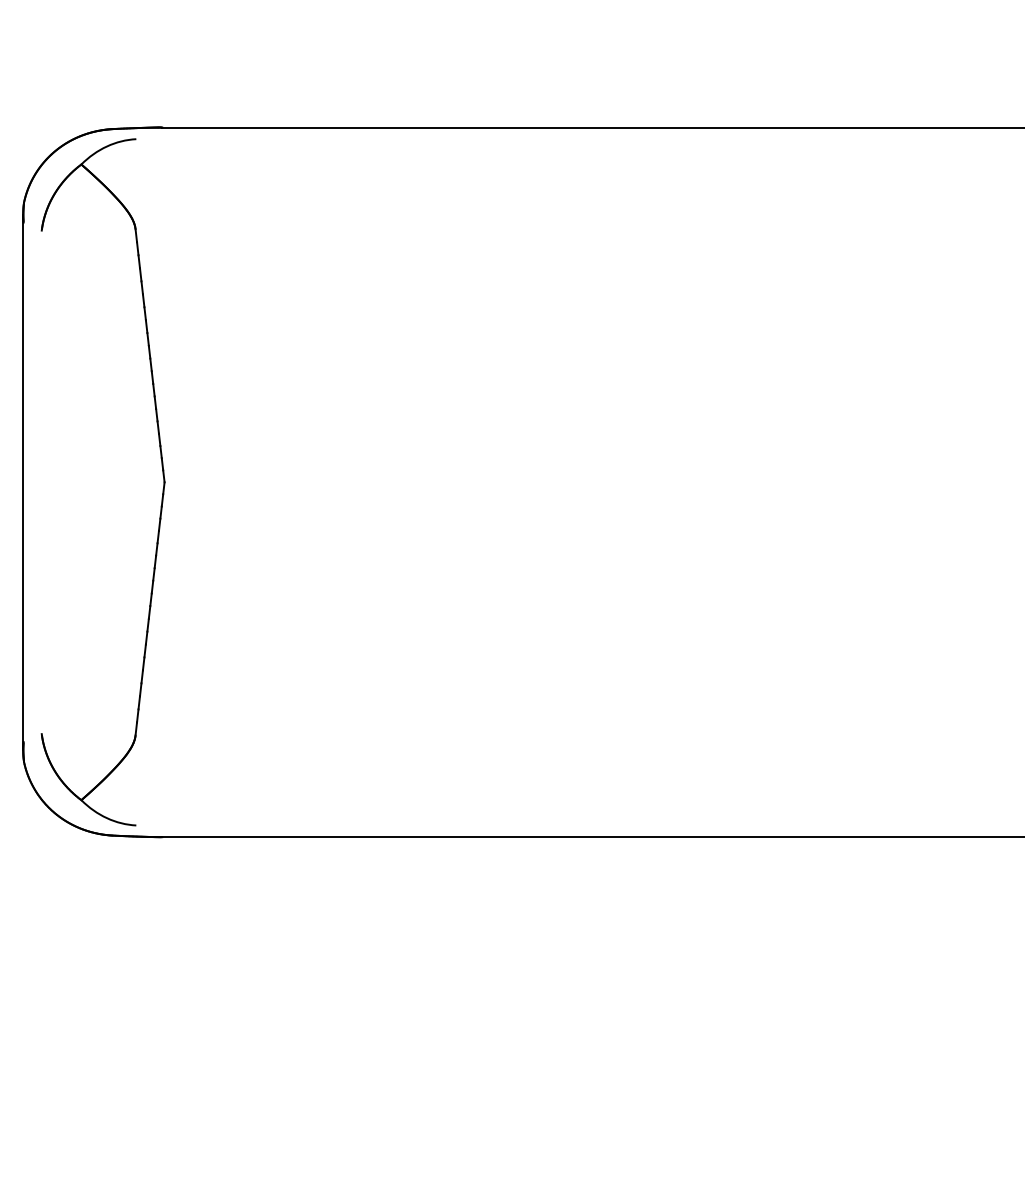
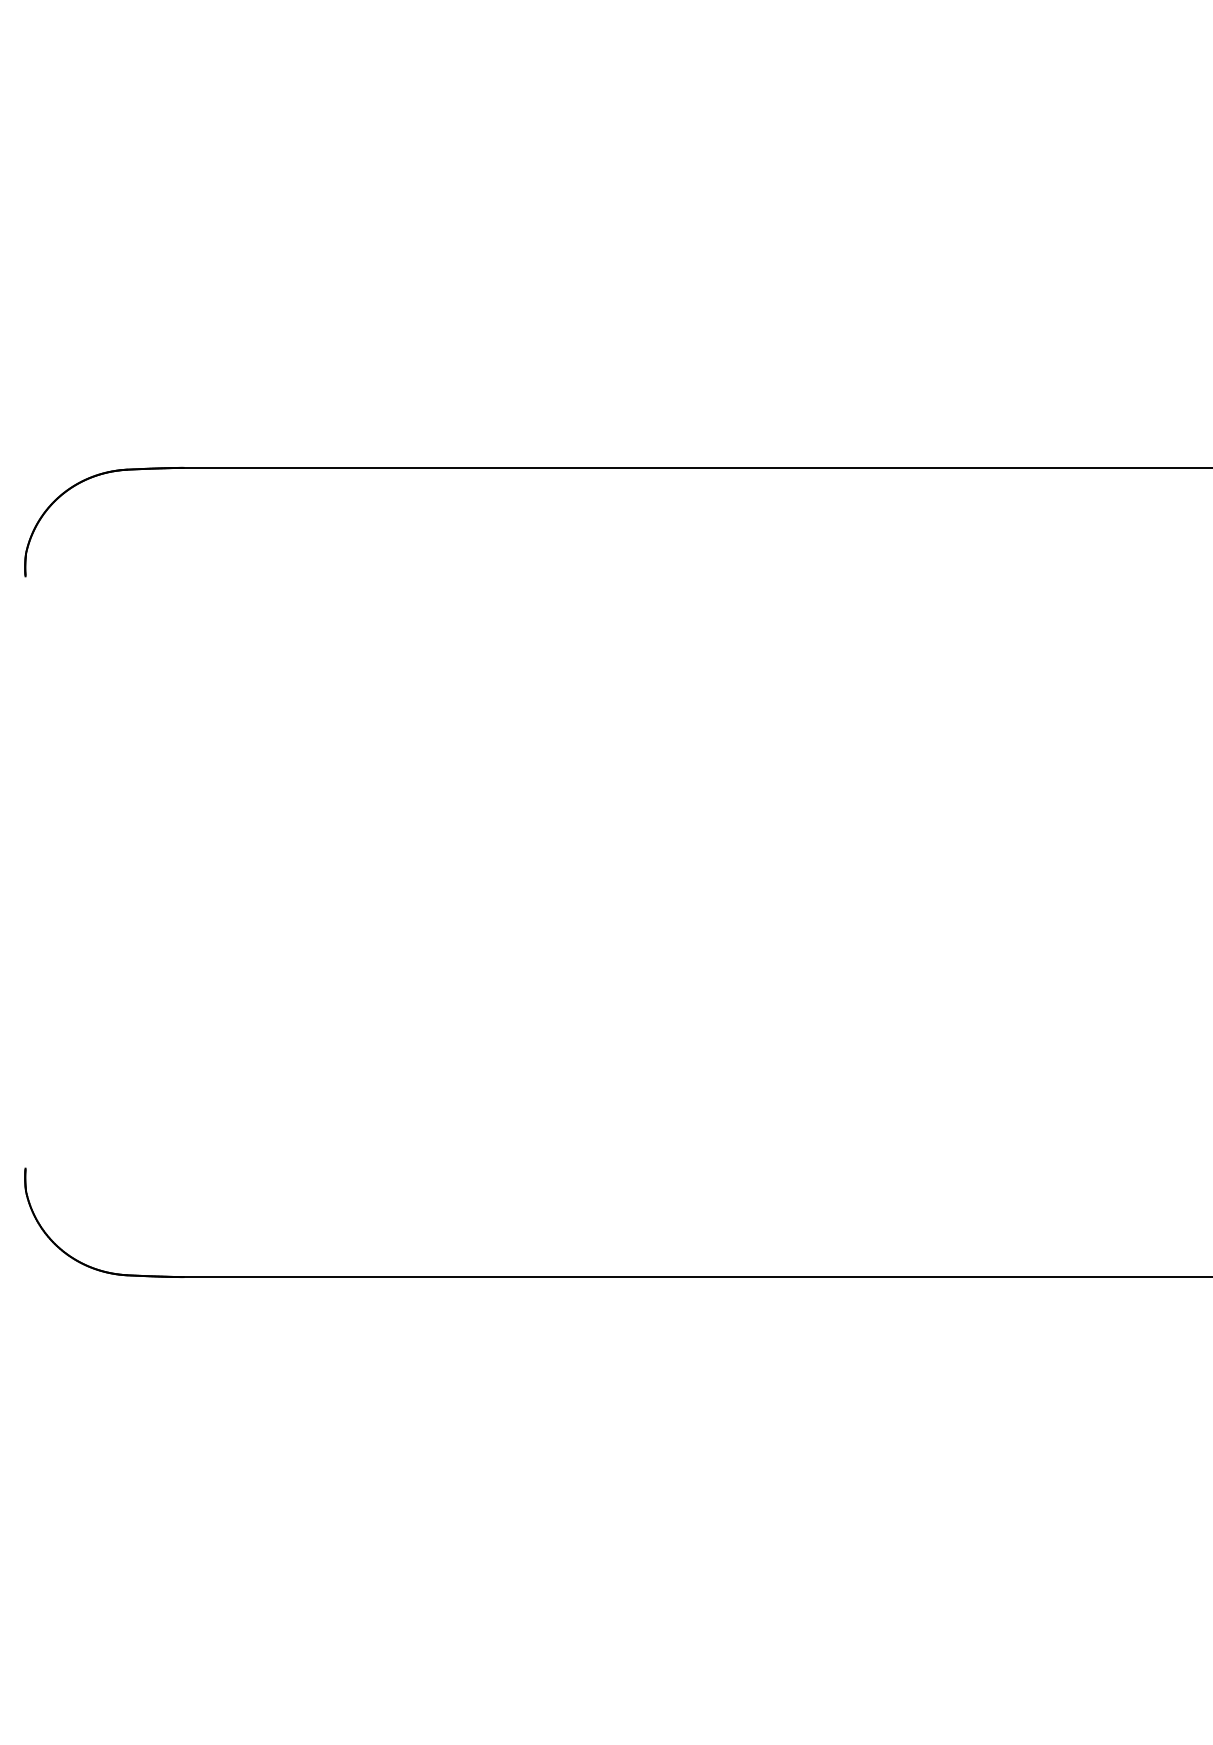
part: (162, 477) -> (184, 867), removed
line: (23, 482) -> (25, 872), removed

